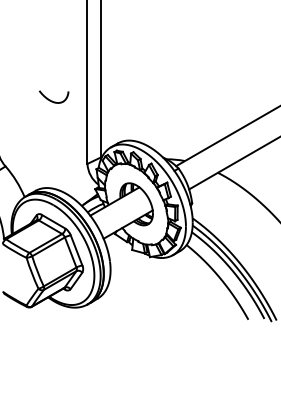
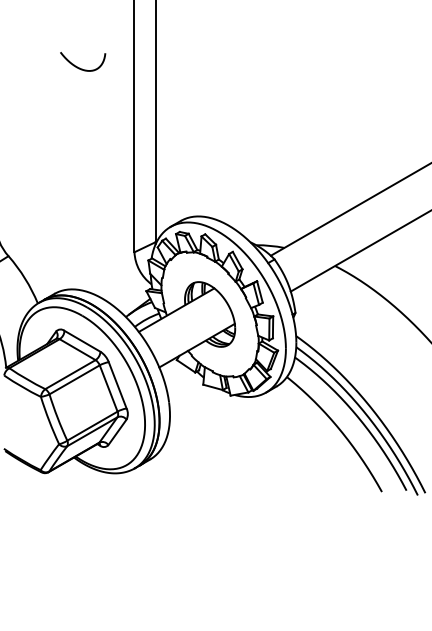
curve: (52, 100) -> (80, 67), moved

